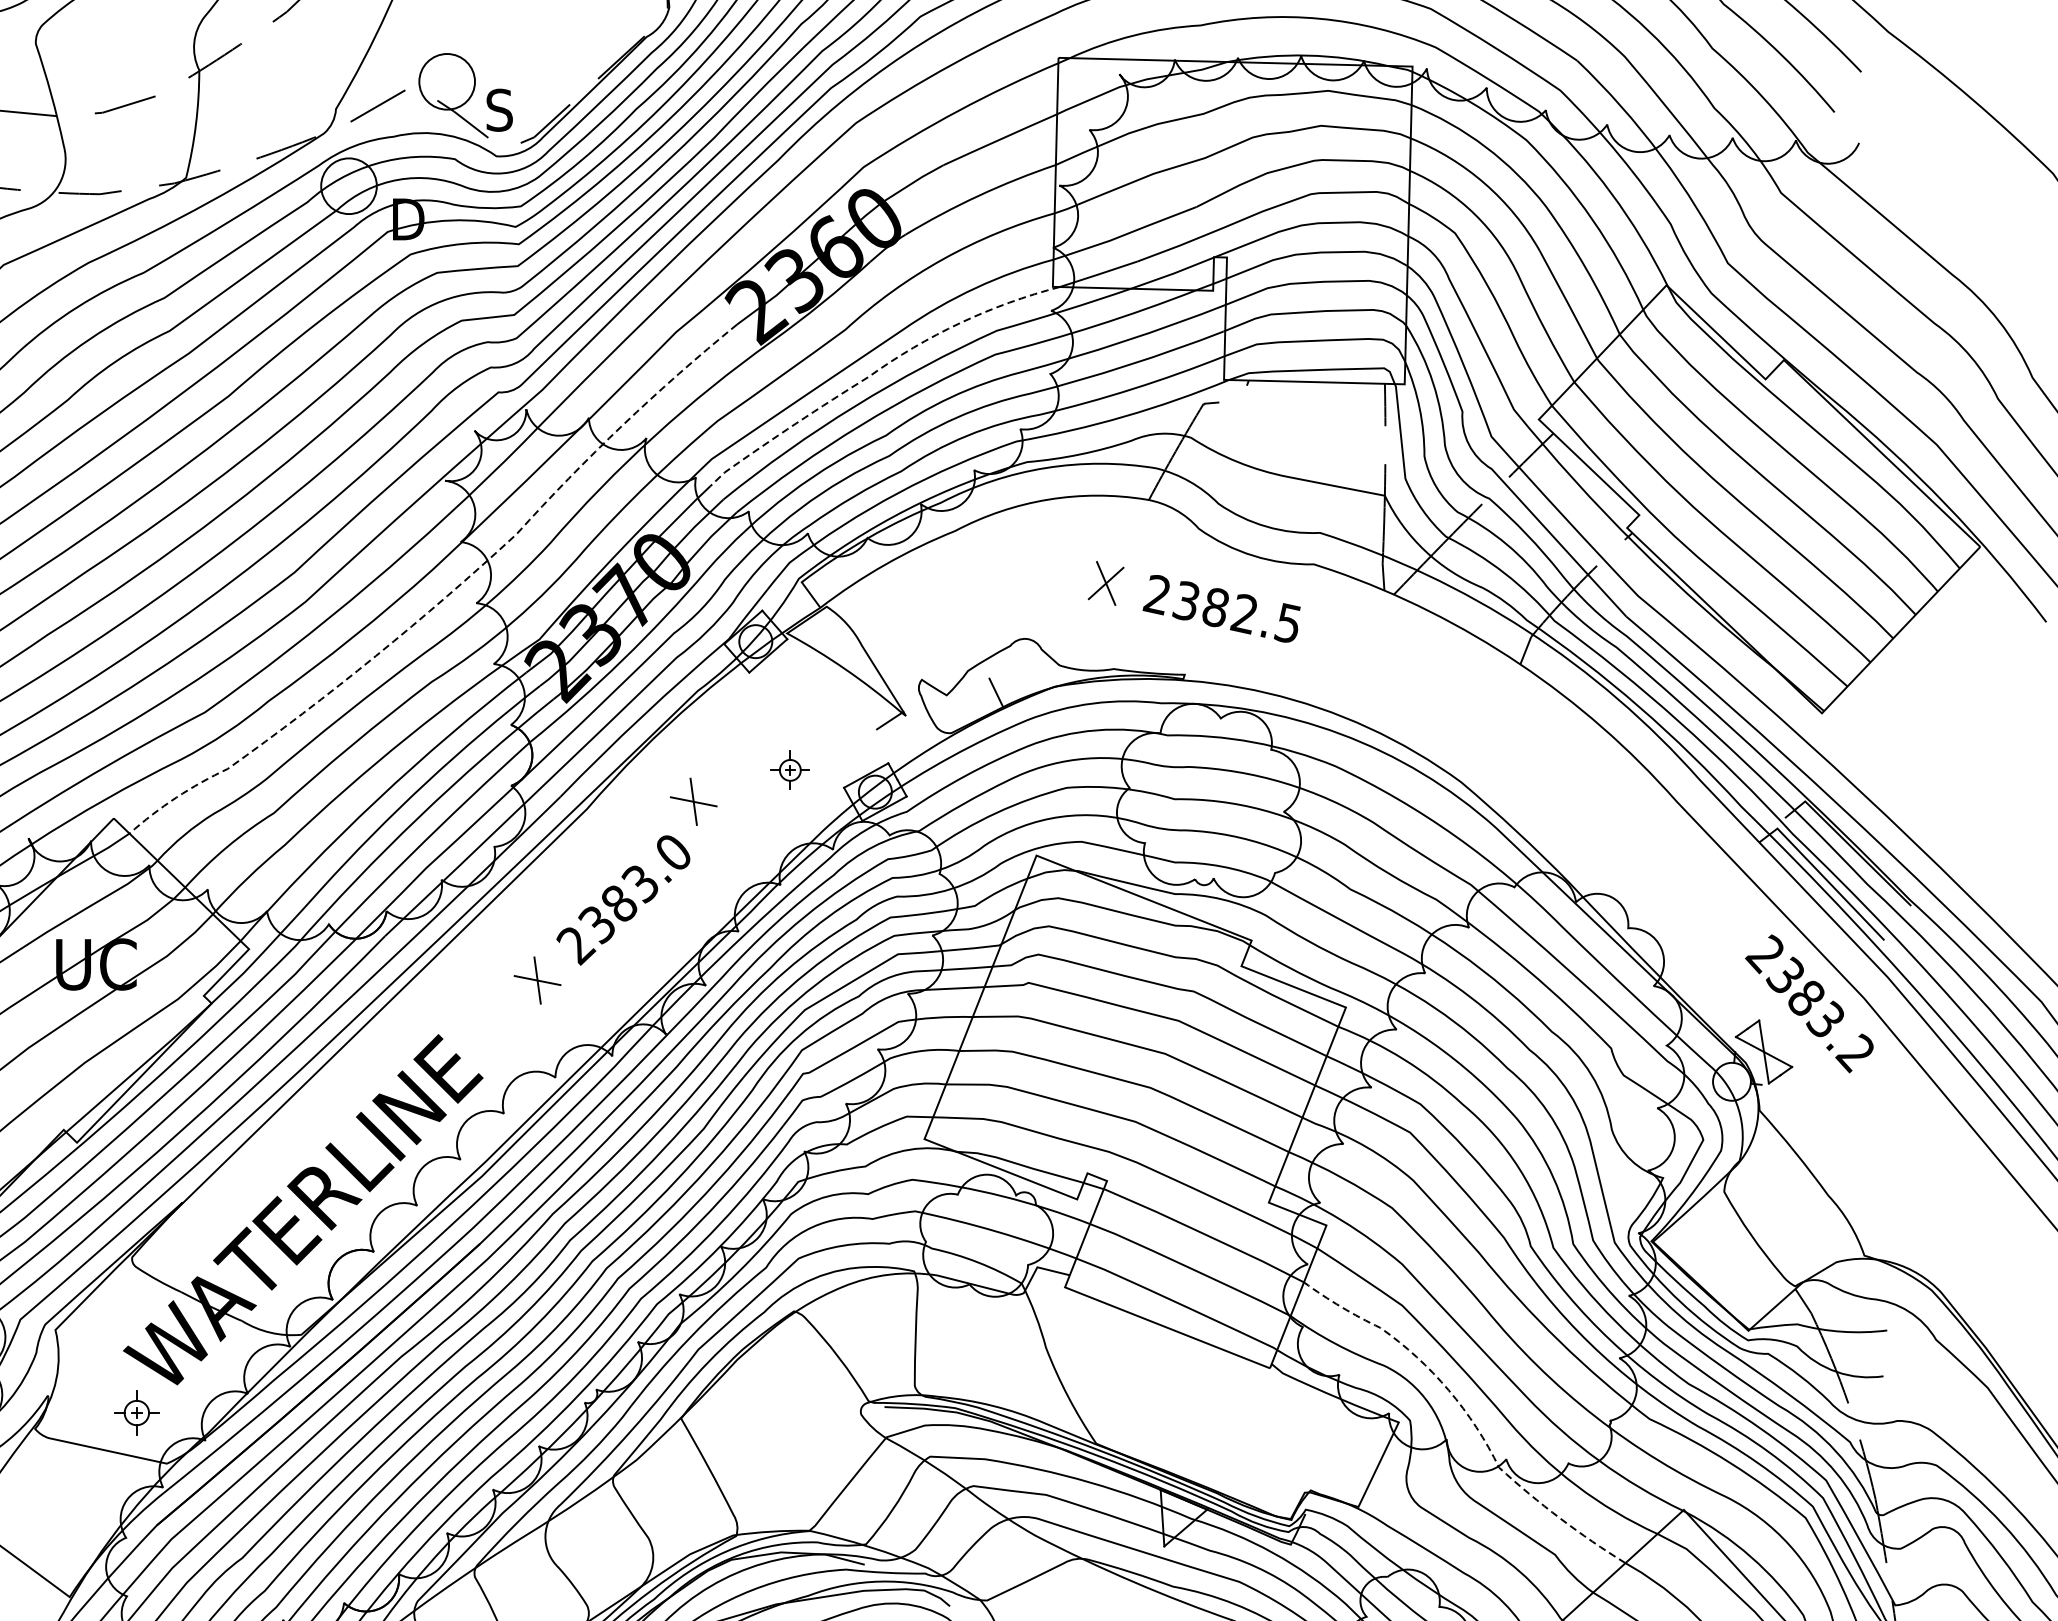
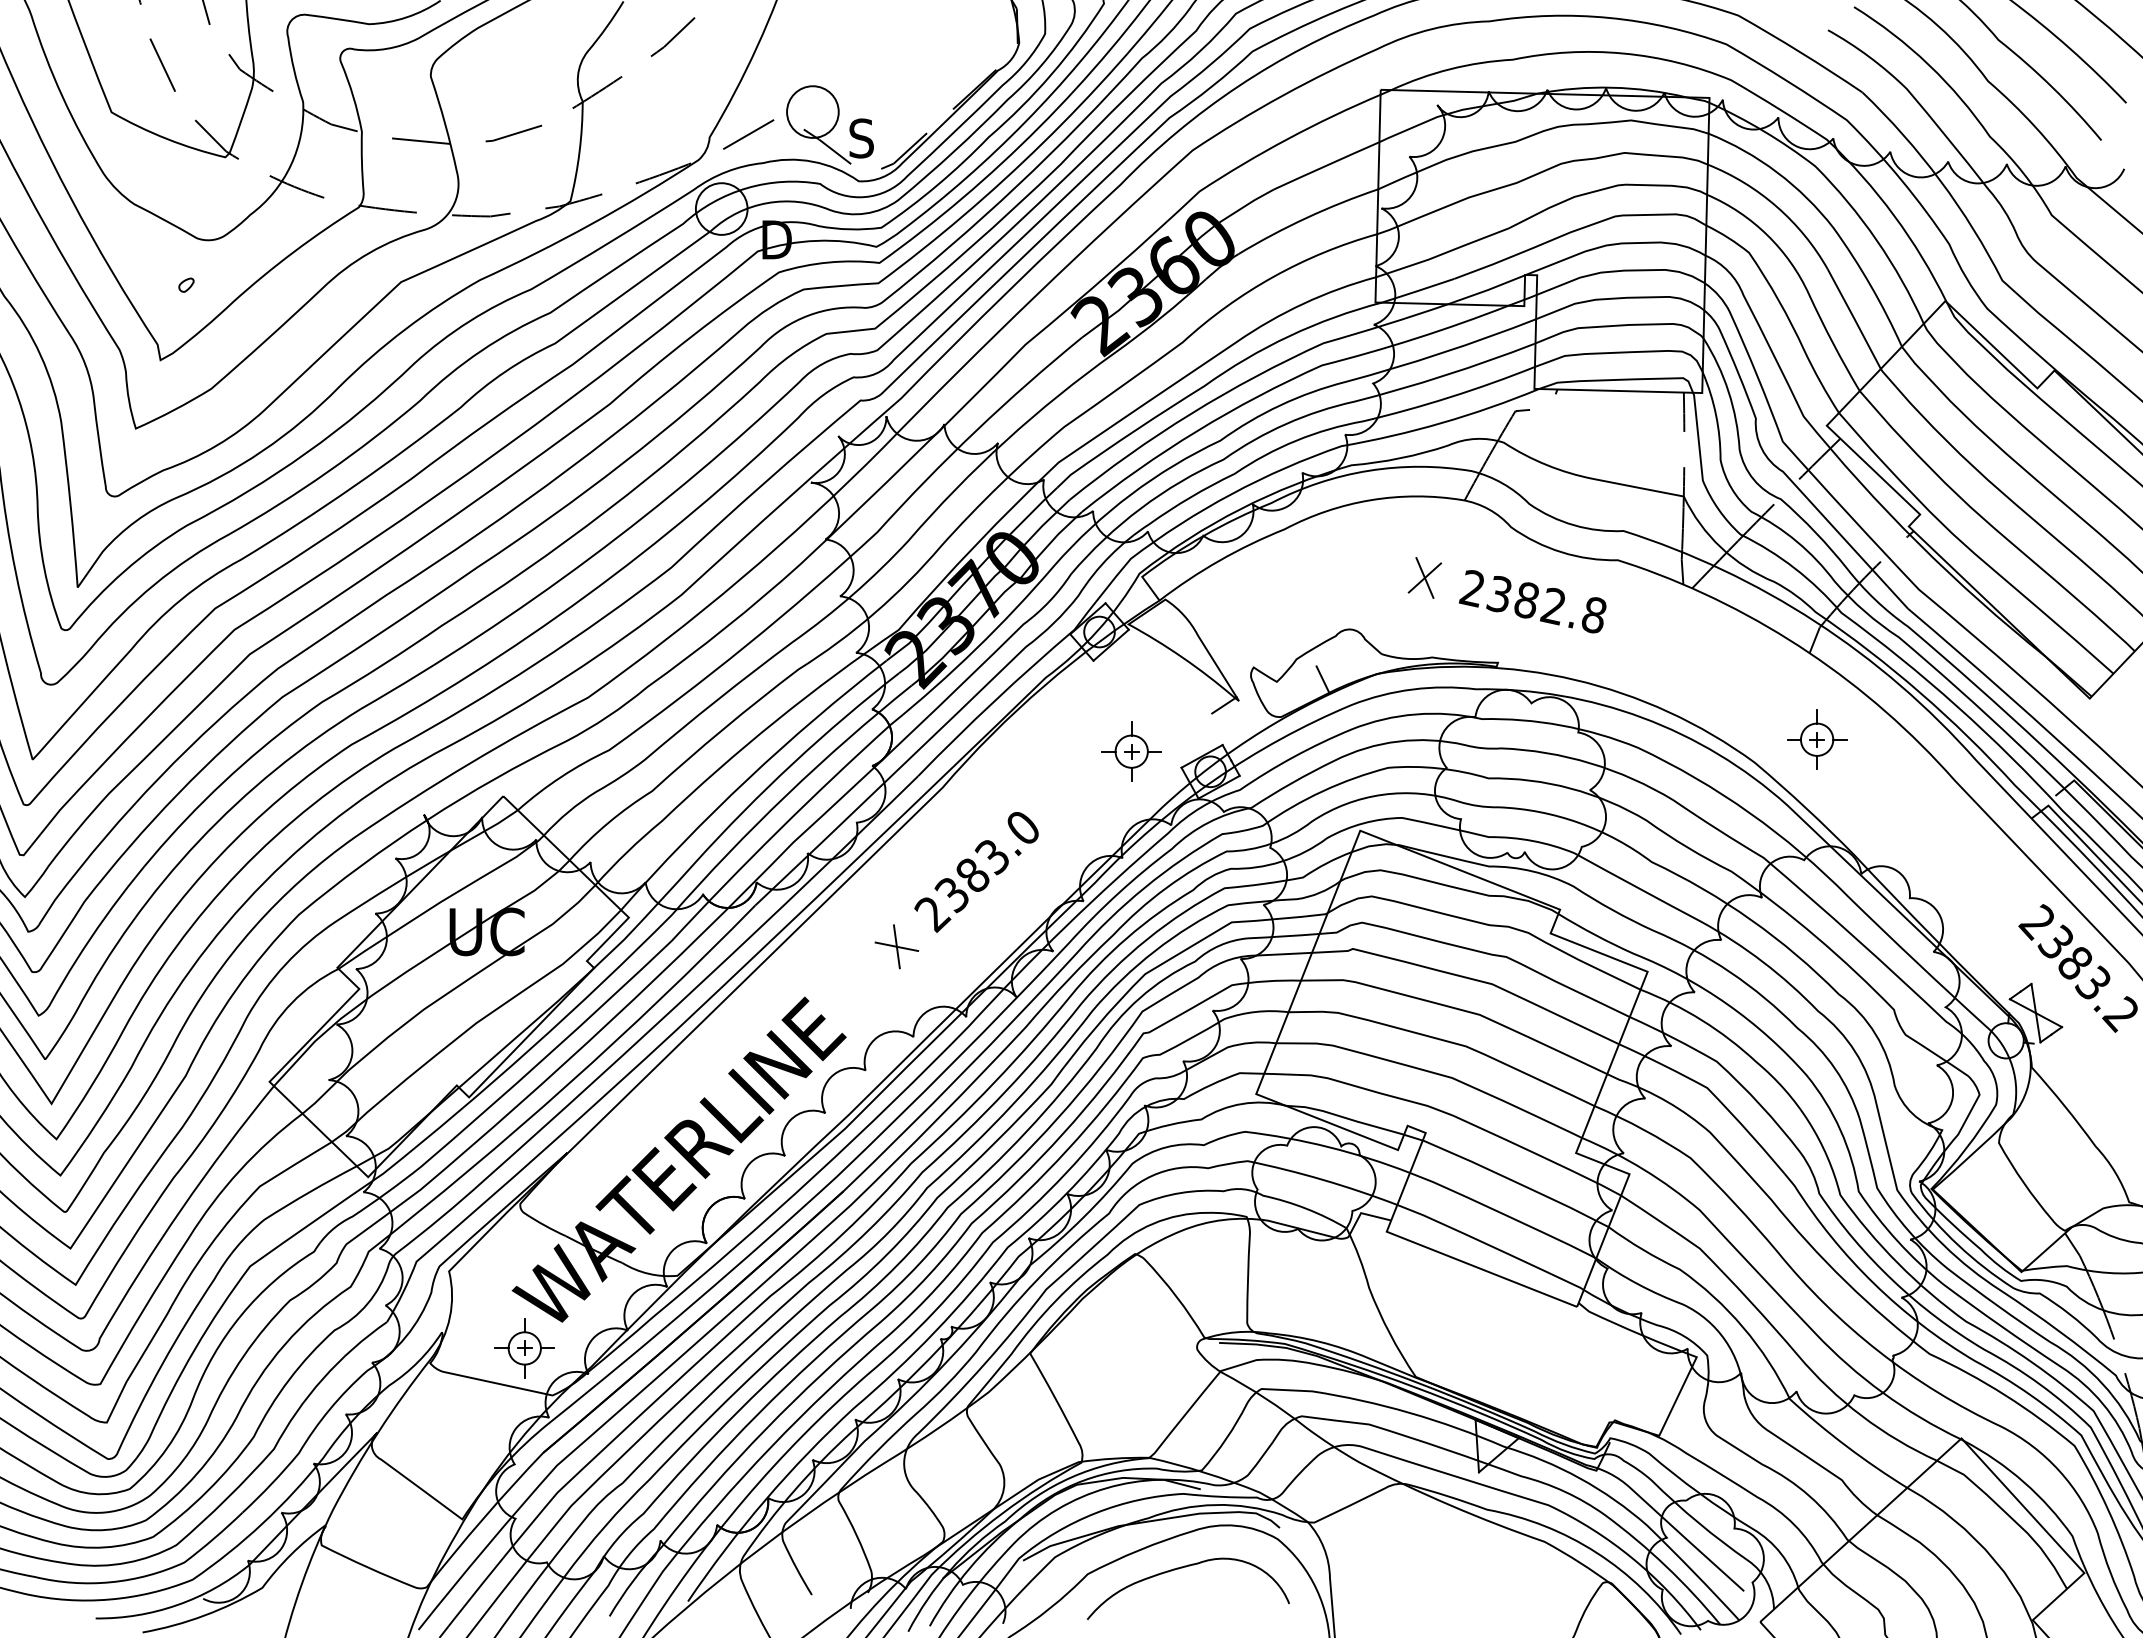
line: (876, 371) -> (1211, 381), dashed -> solid
line: (446, 595) -> (812, 589), dashed -> solid
text: (1287, 622) -> (1593, 614), 2382.5 -> 2382.8
part: (1528, 757) -> (1817, 739), added
part: (790, 770) -> (1131, 751), size x1.67
part: (693, 801) -> (1041, 780), removed
part: (136, 1413) -> (524, 1348), size x1.43
line: (1467, 1415) -> (1760, 1350), dashed -> solid

